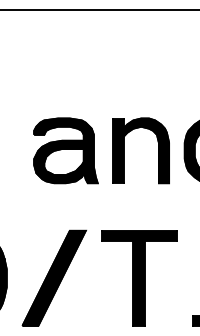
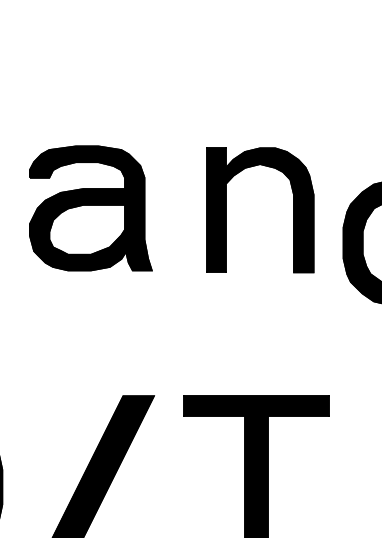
part: (65, 150) -> (90, 207), moved
part: (124, 150) -> (228, 209), moved

